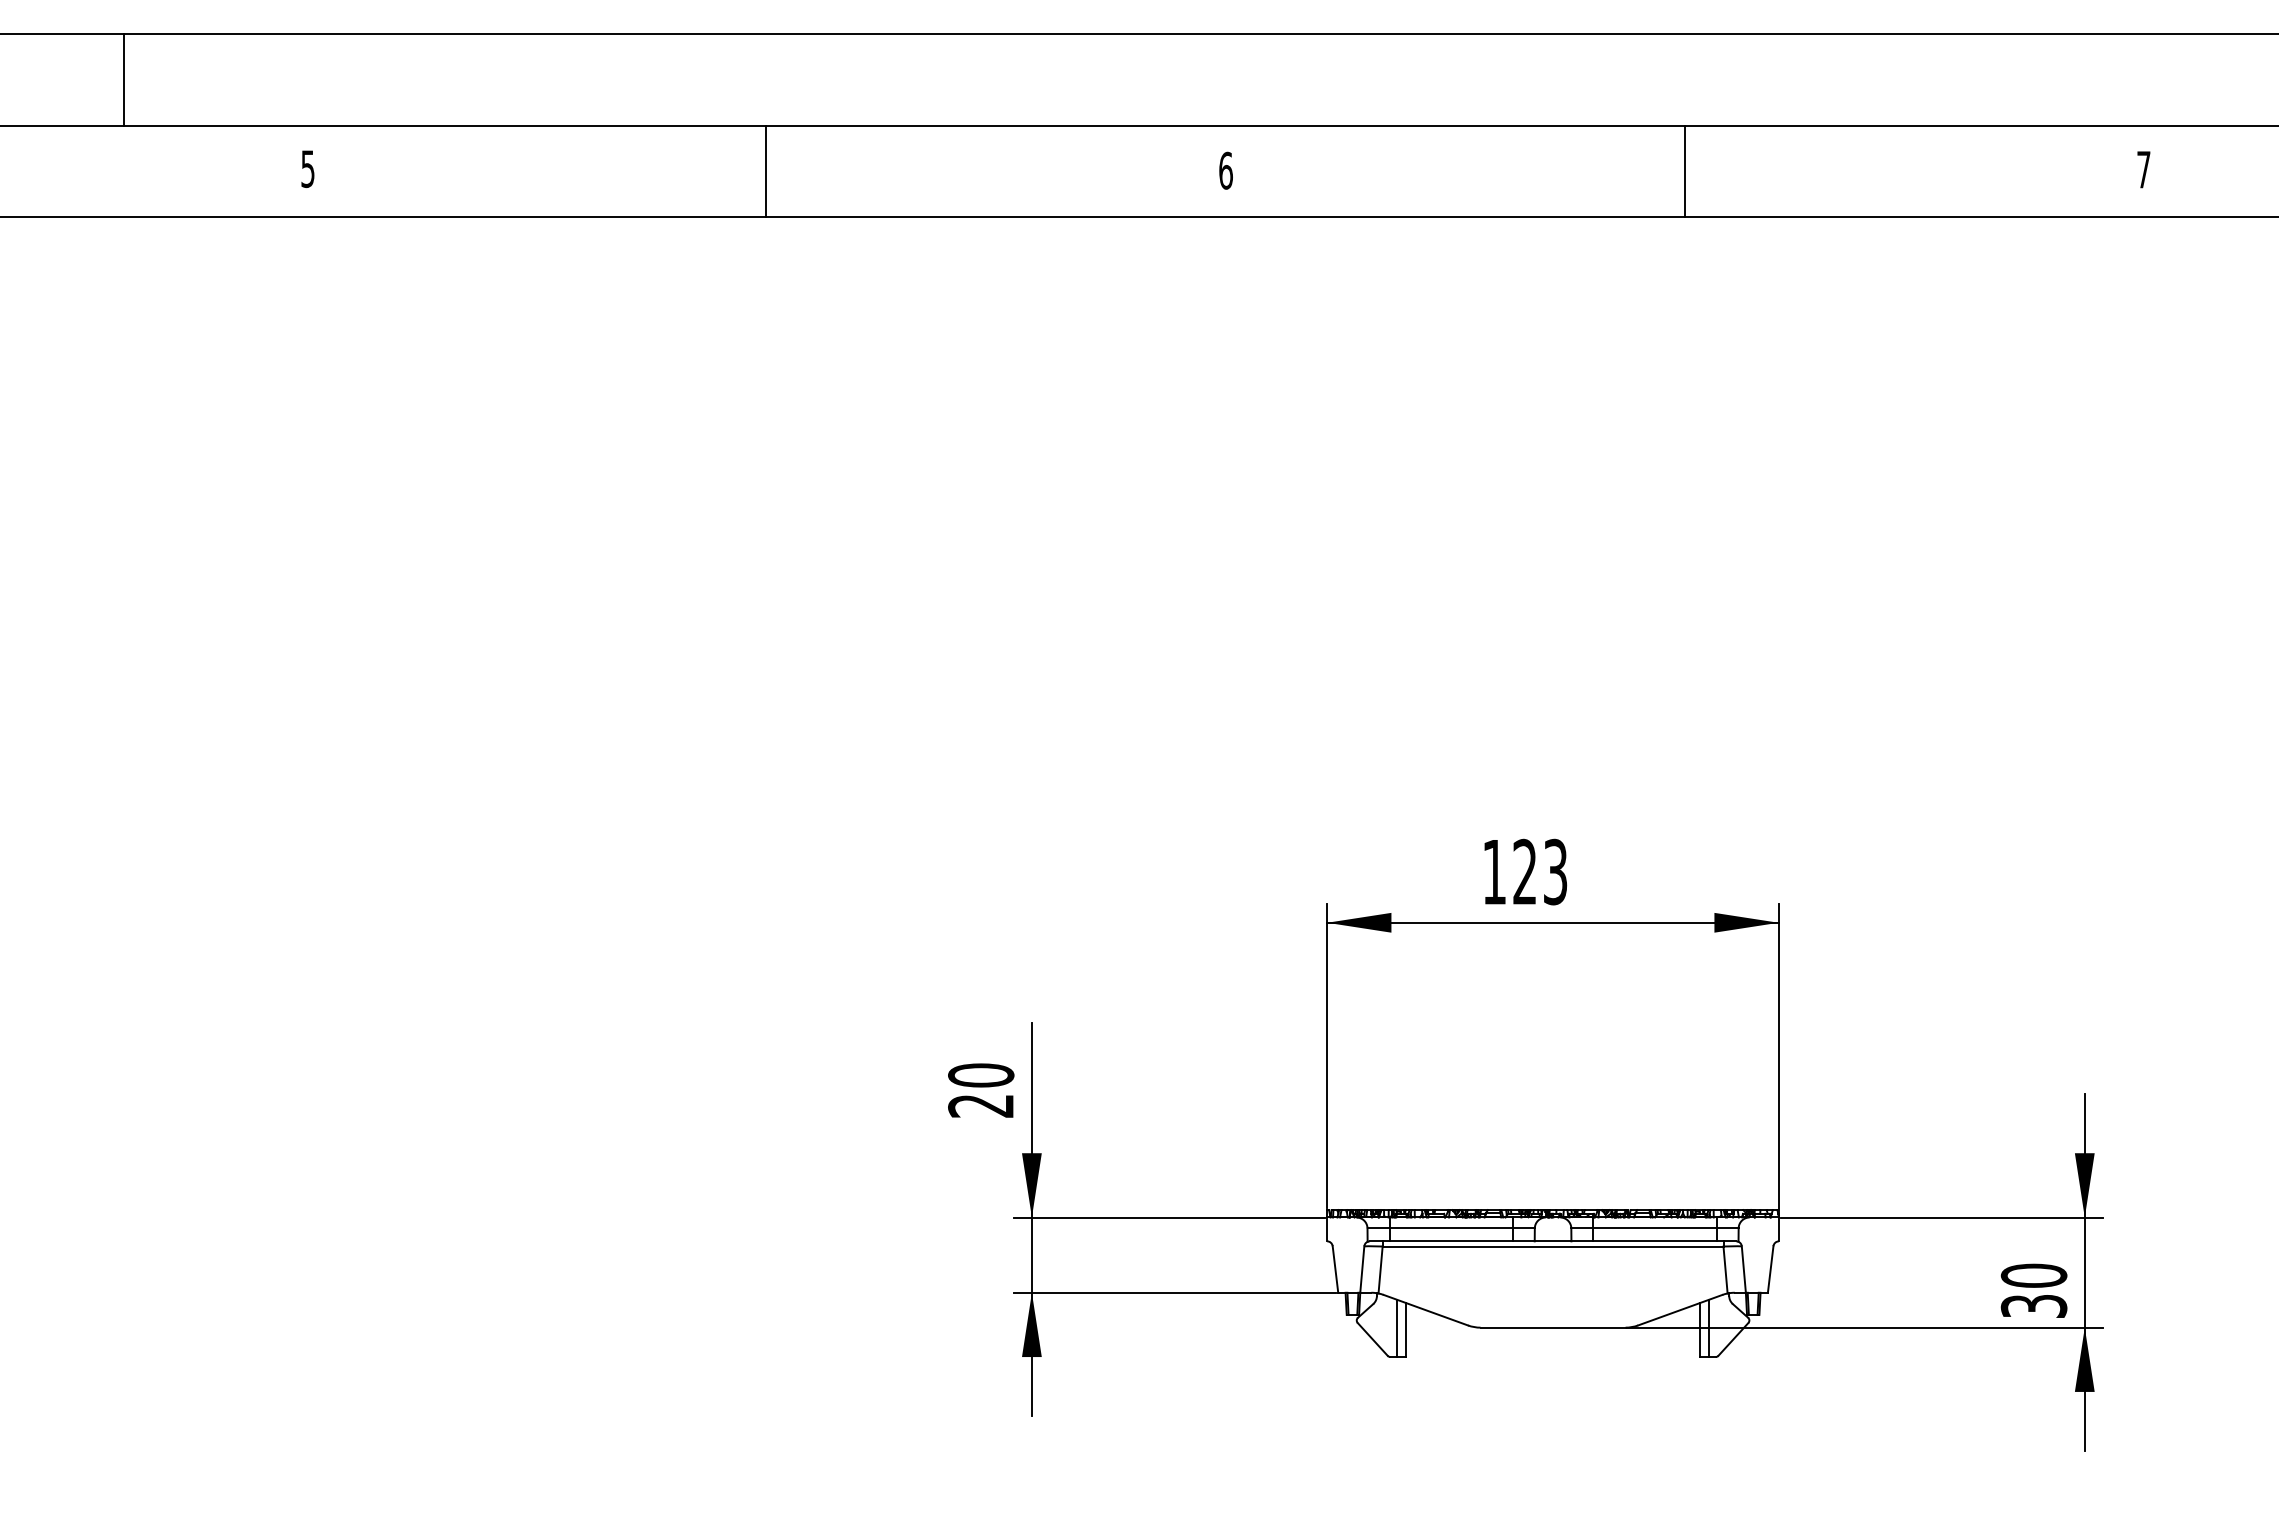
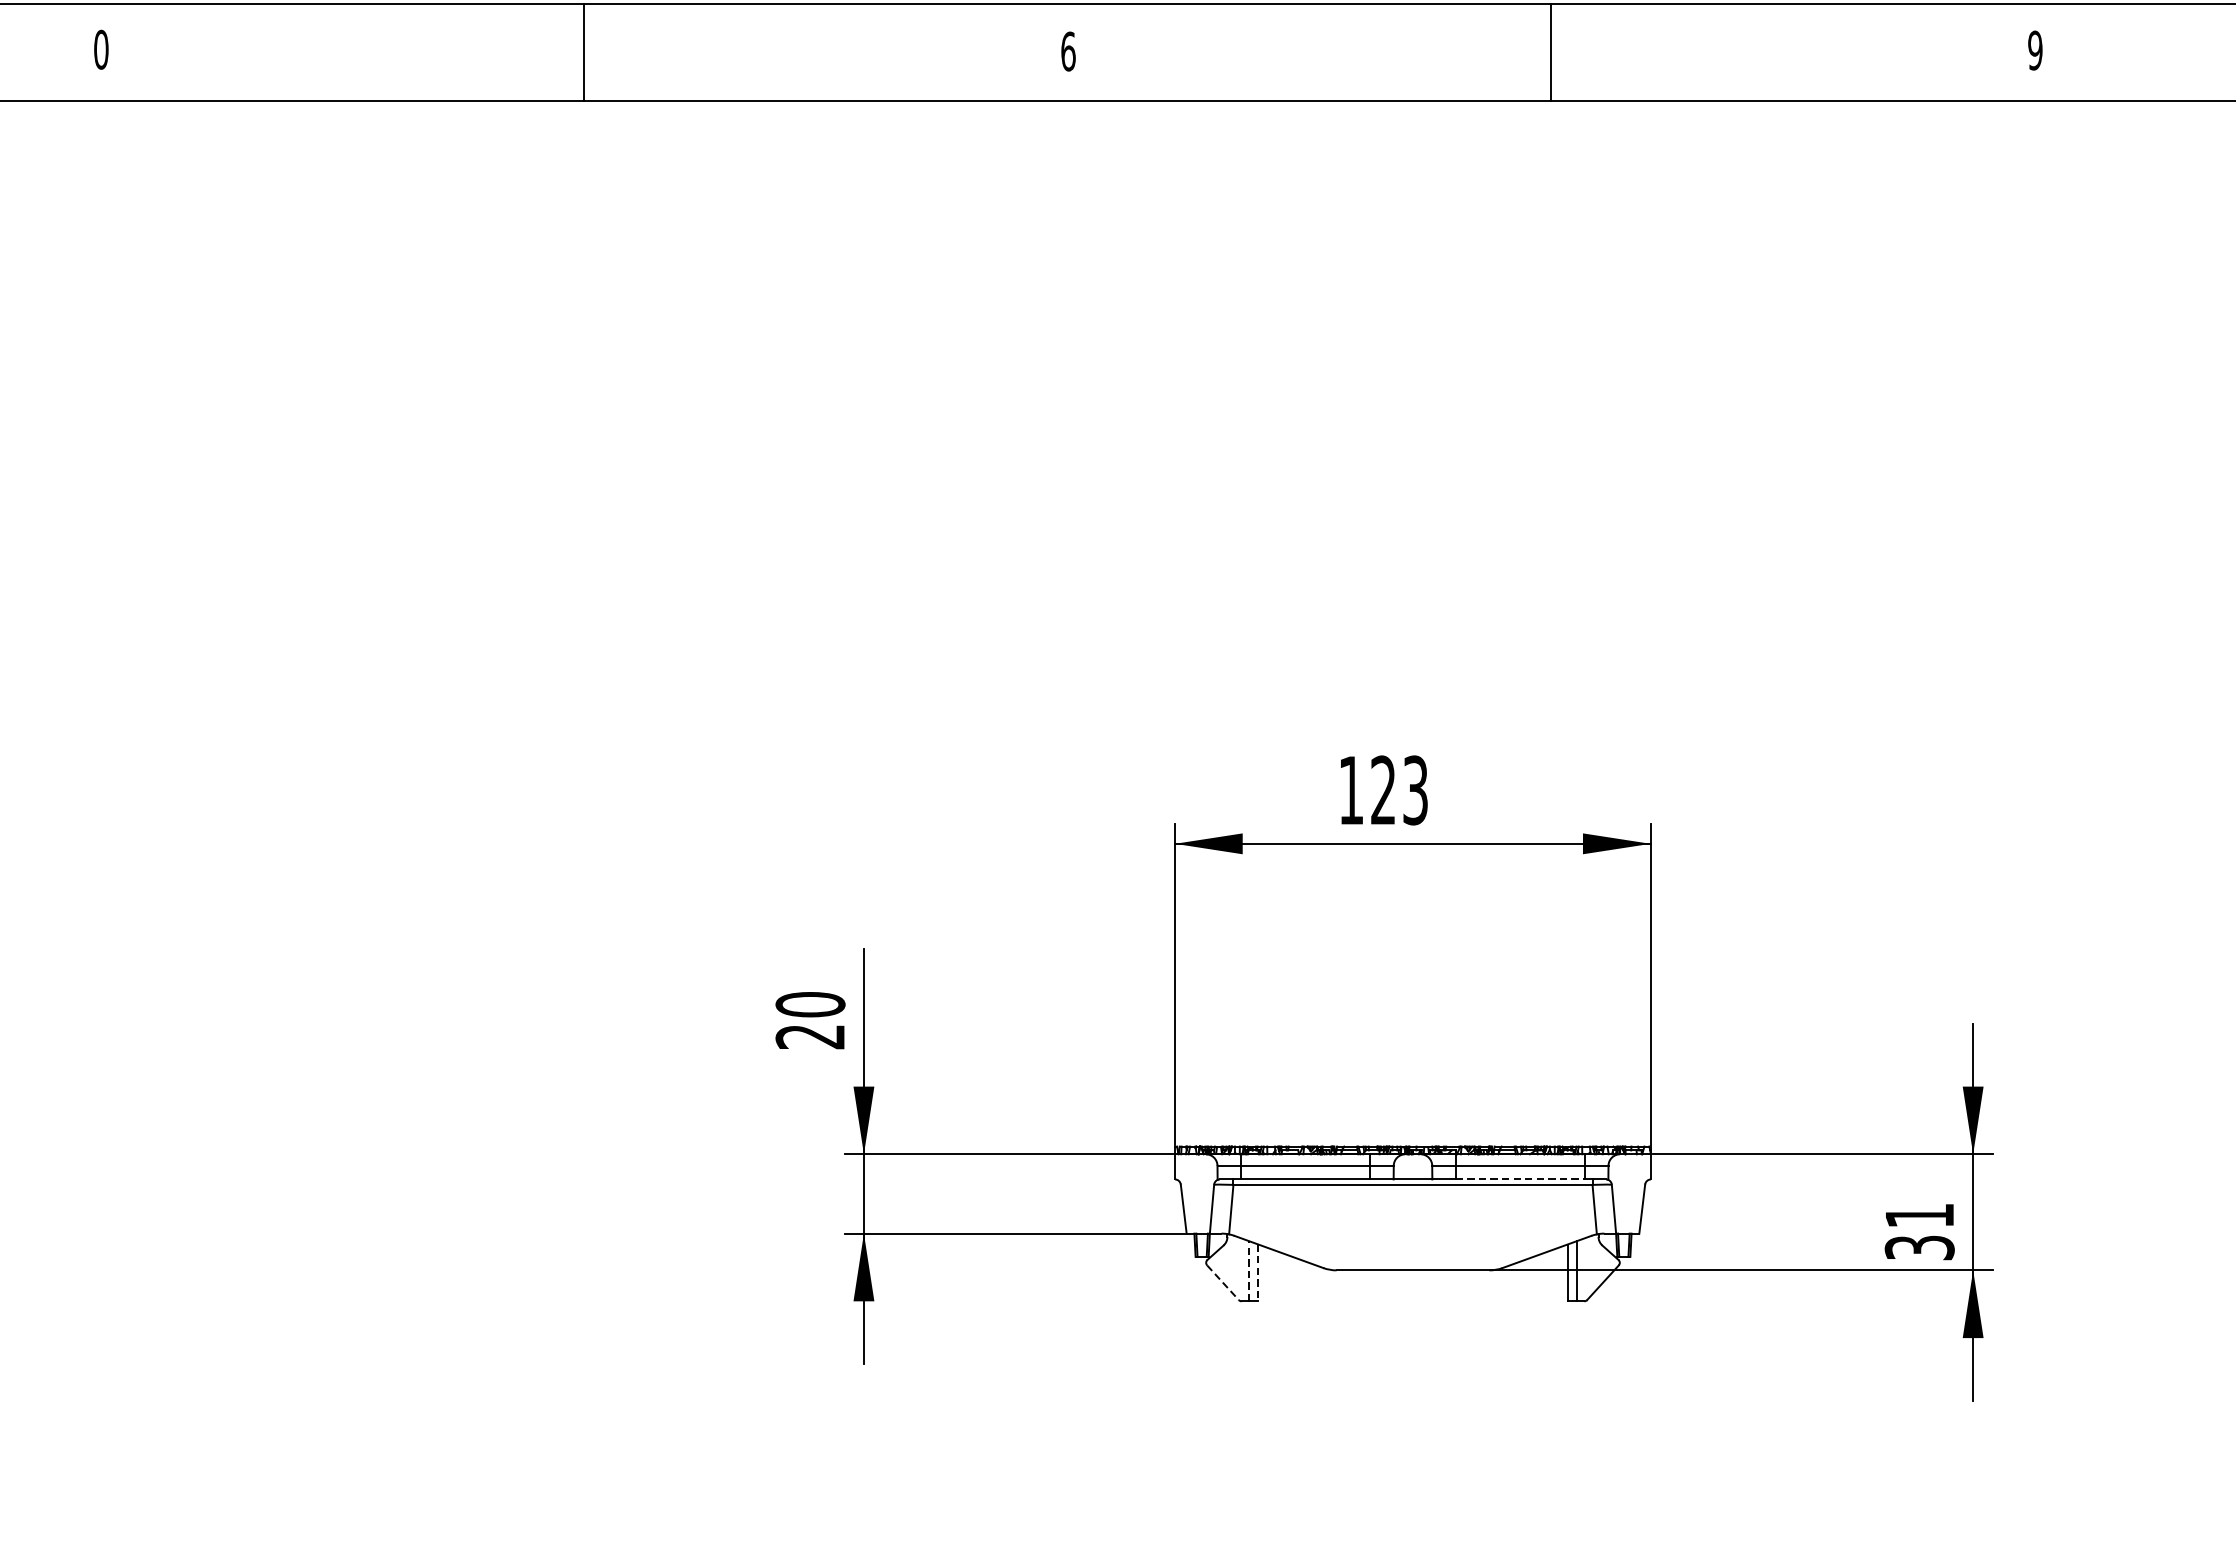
text: (307, 169) -> (100, 50), 5 -> 0
text: (2143, 169) -> (2035, 50), 7 -> 9
line: (1654, 1241) -> (1519, 1179), solid -> dashed
text: (2033, 1275) -> (1919, 1215), 30 -> 31
line: (1397, 1328) -> (1249, 1271), solid -> dashed
line: (1406, 1330) -> (1258, 1273), solid -> dashed
line: (1373, 1339) -> (1223, 1282), solid -> dashed

